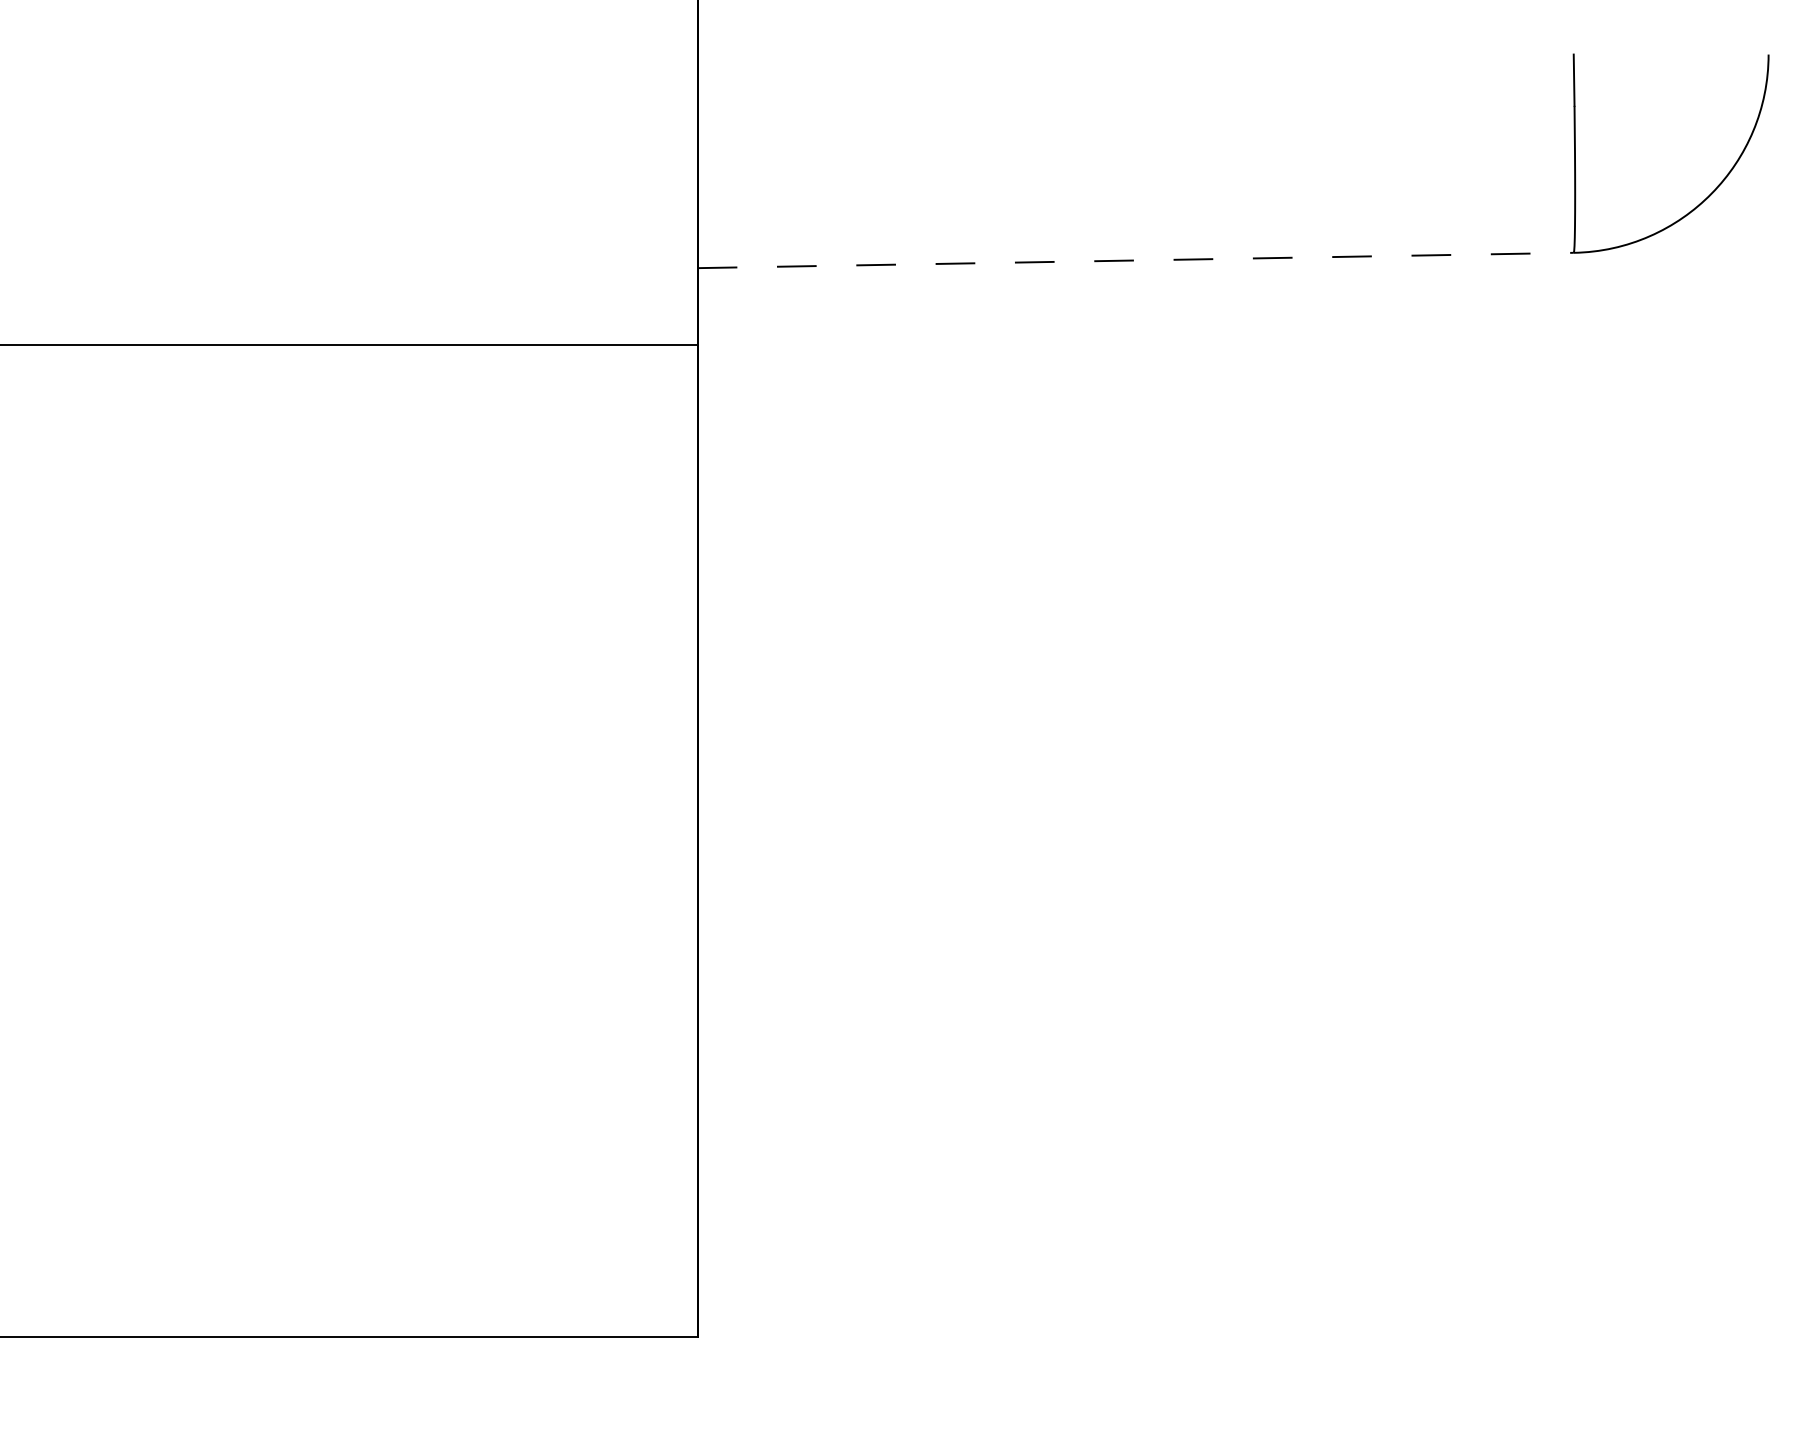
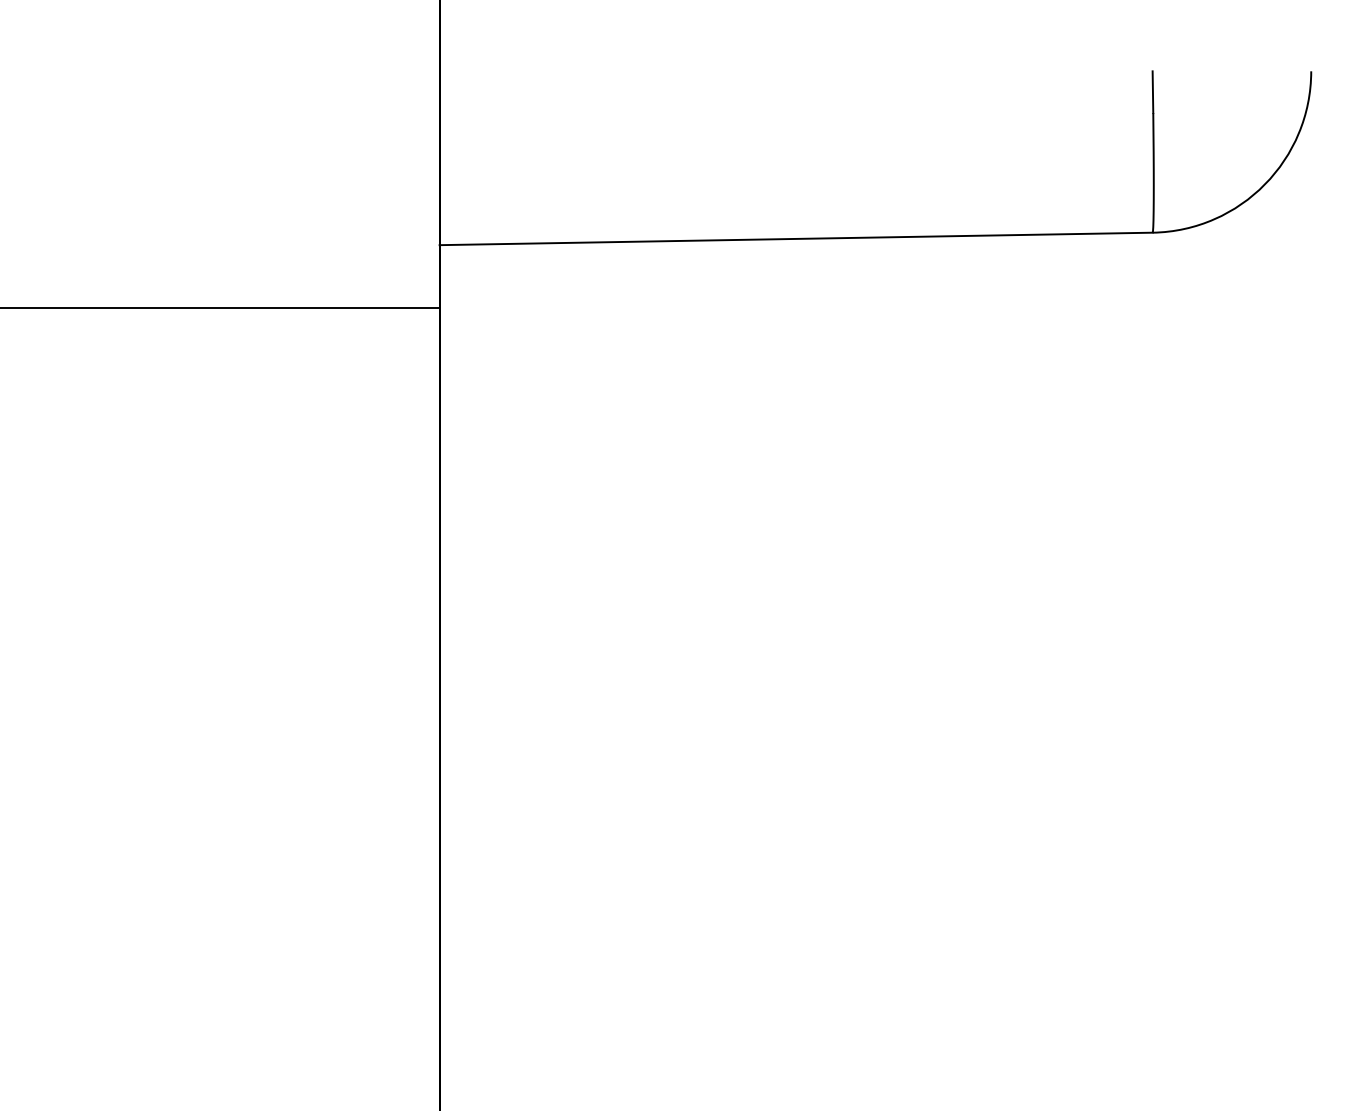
line: (1136, 260) -> (796, 238), dashed -> solid

